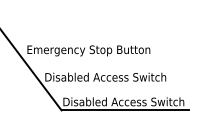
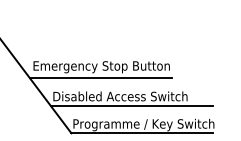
line: (87, 60) -> (100, 77), added
line: (115, 86) -> (131, 106), added
text: (127, 102) -> (144, 124), Disabled Access Switch -> Programme / Key Switch

